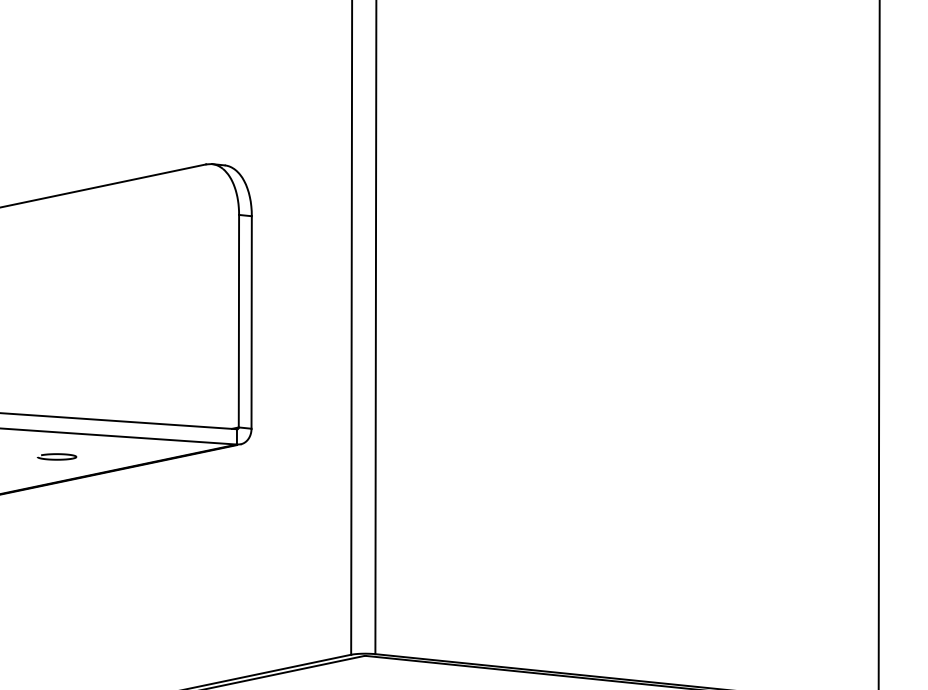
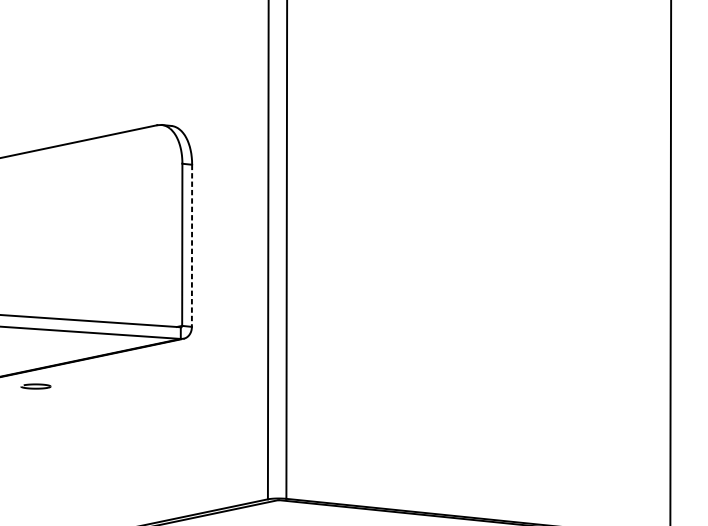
line: (251, 322) -> (191, 245), solid -> dashed
part: (56, 456) -> (35, 386), moved

